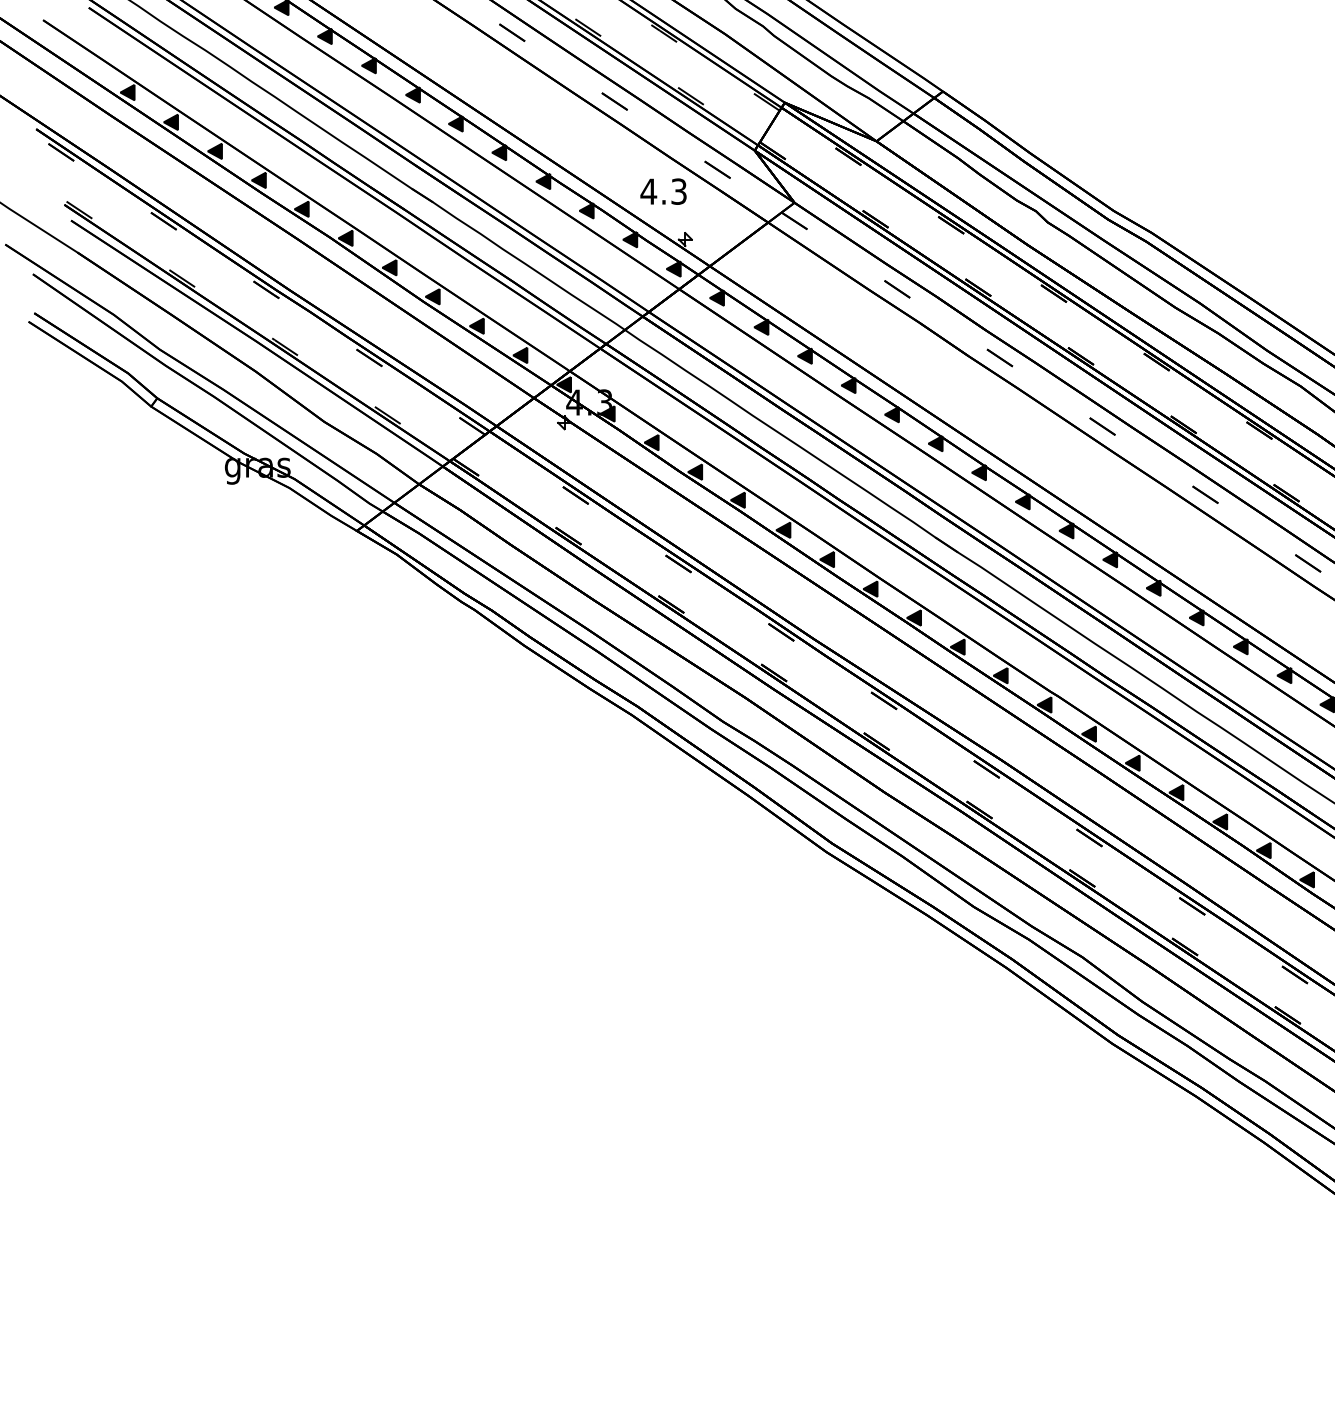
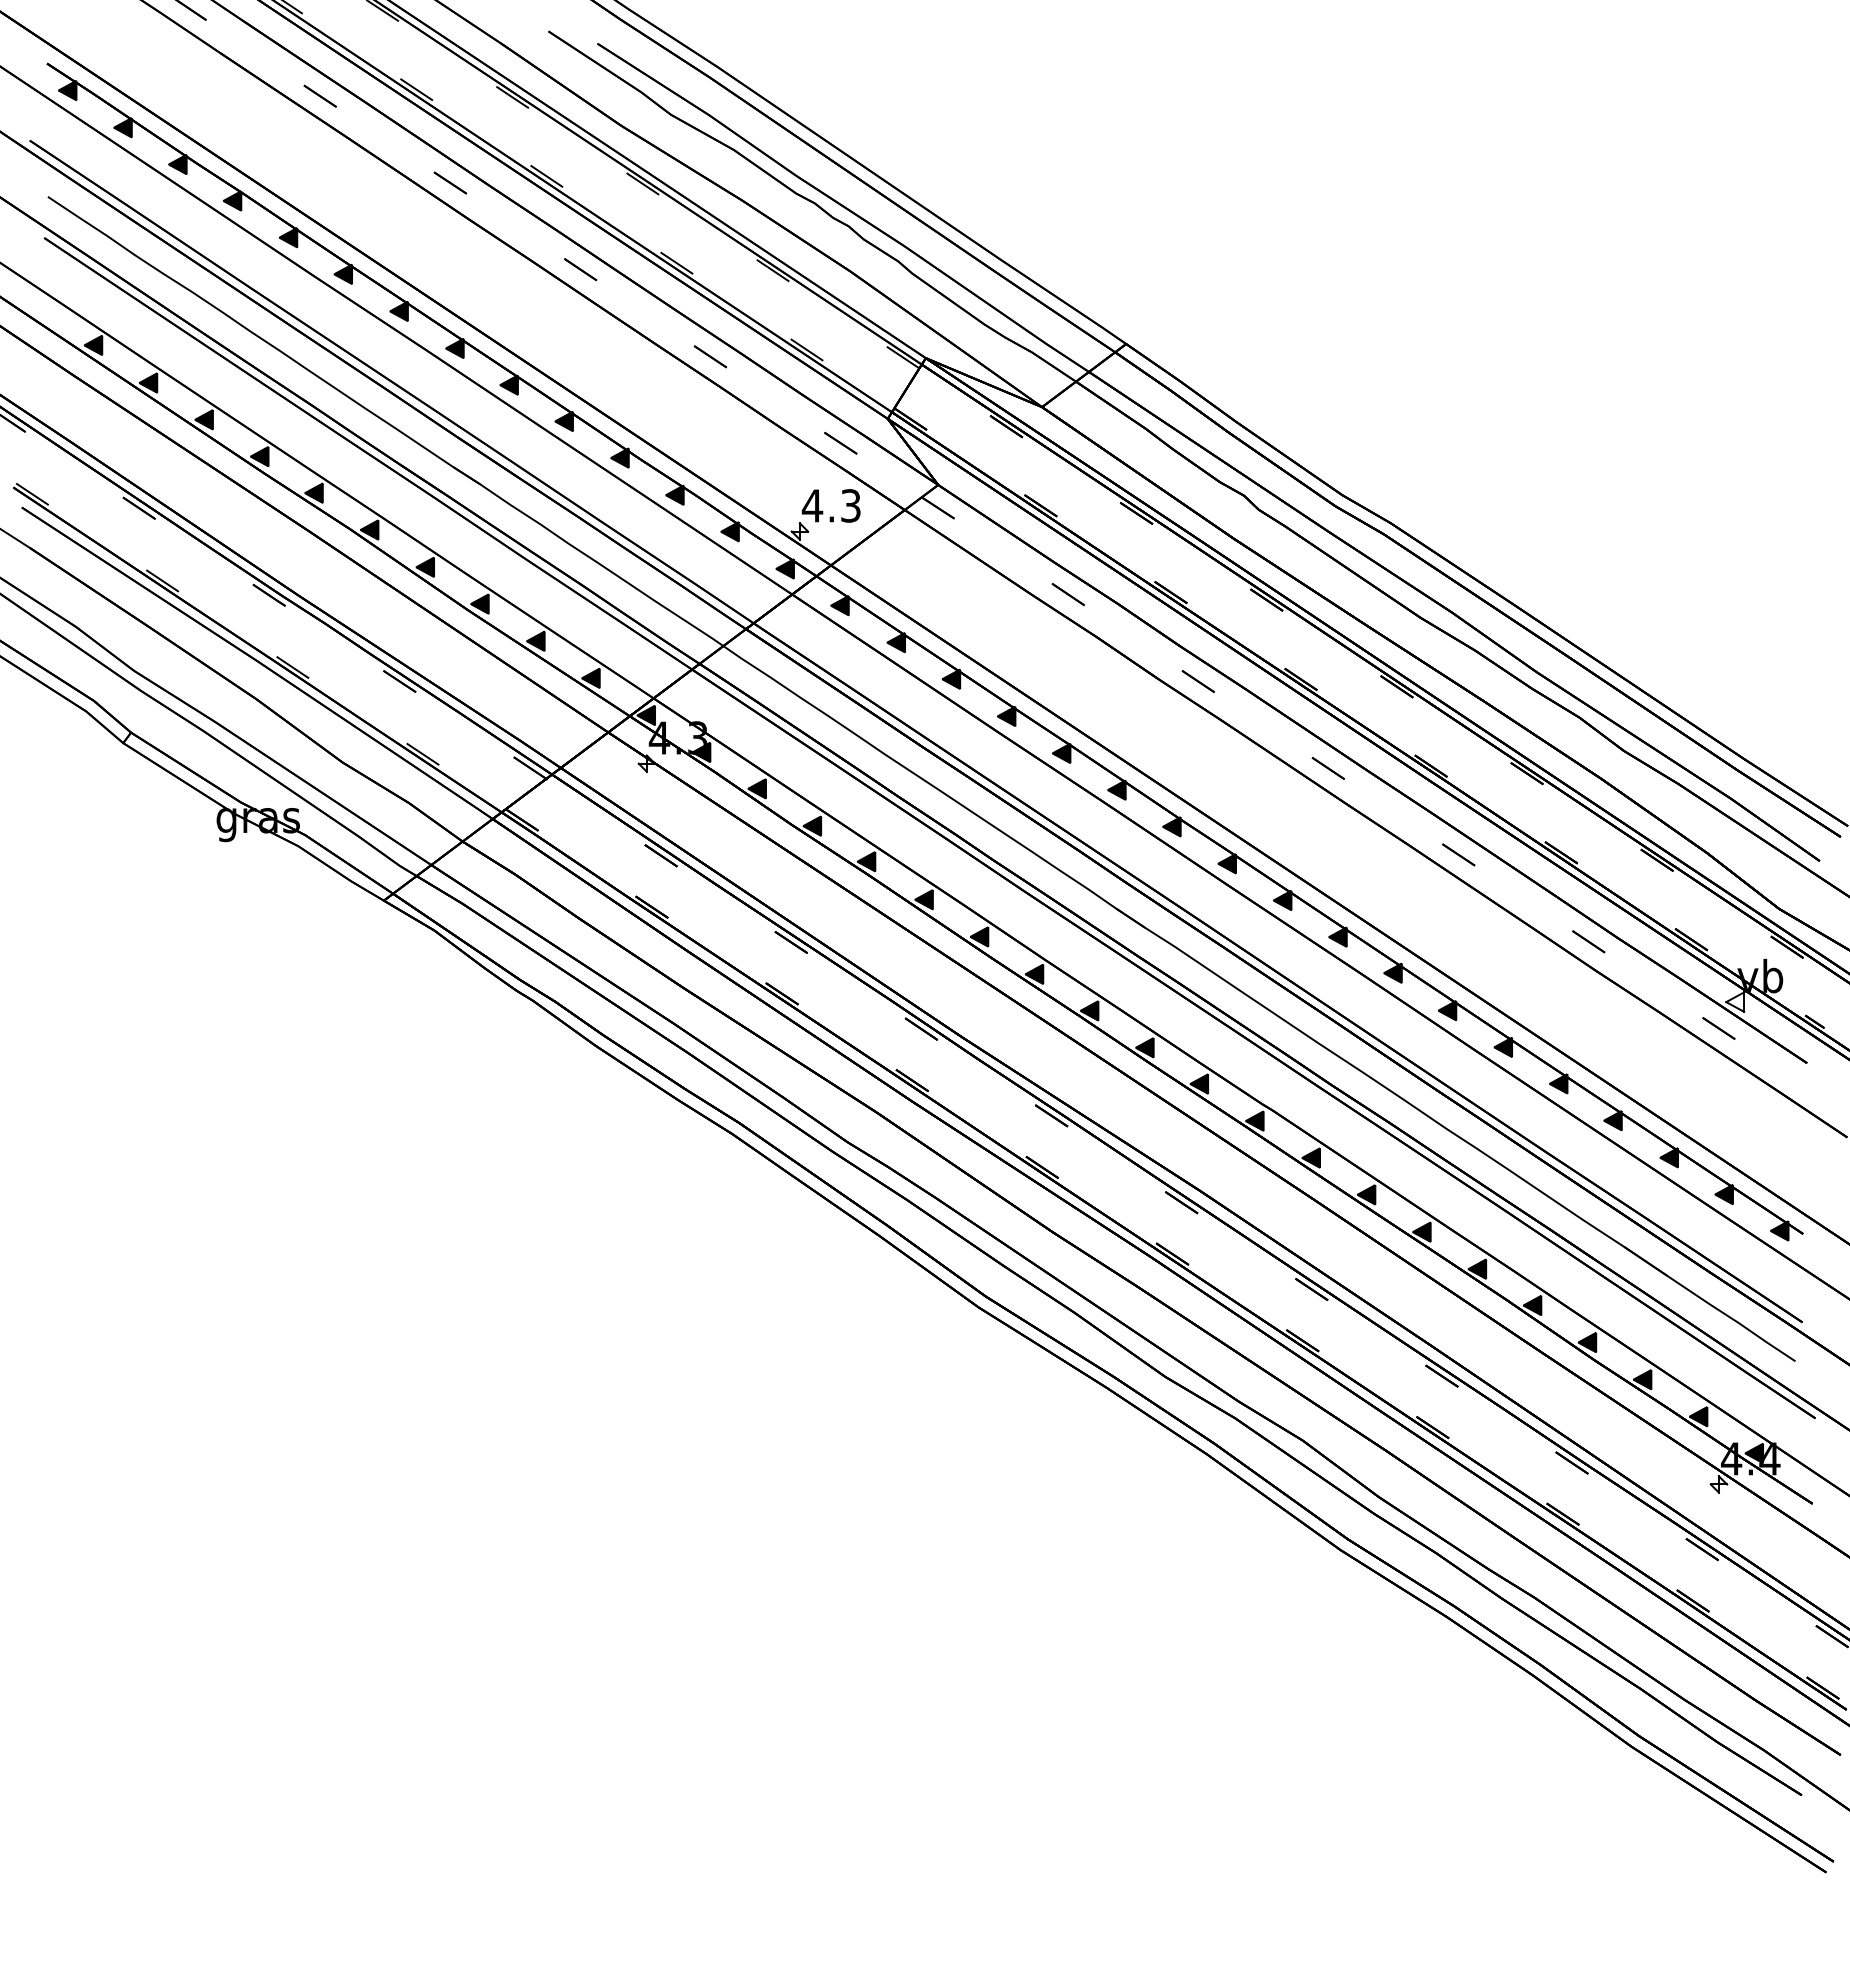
text: (663, 191) -> (831, 505), moved

